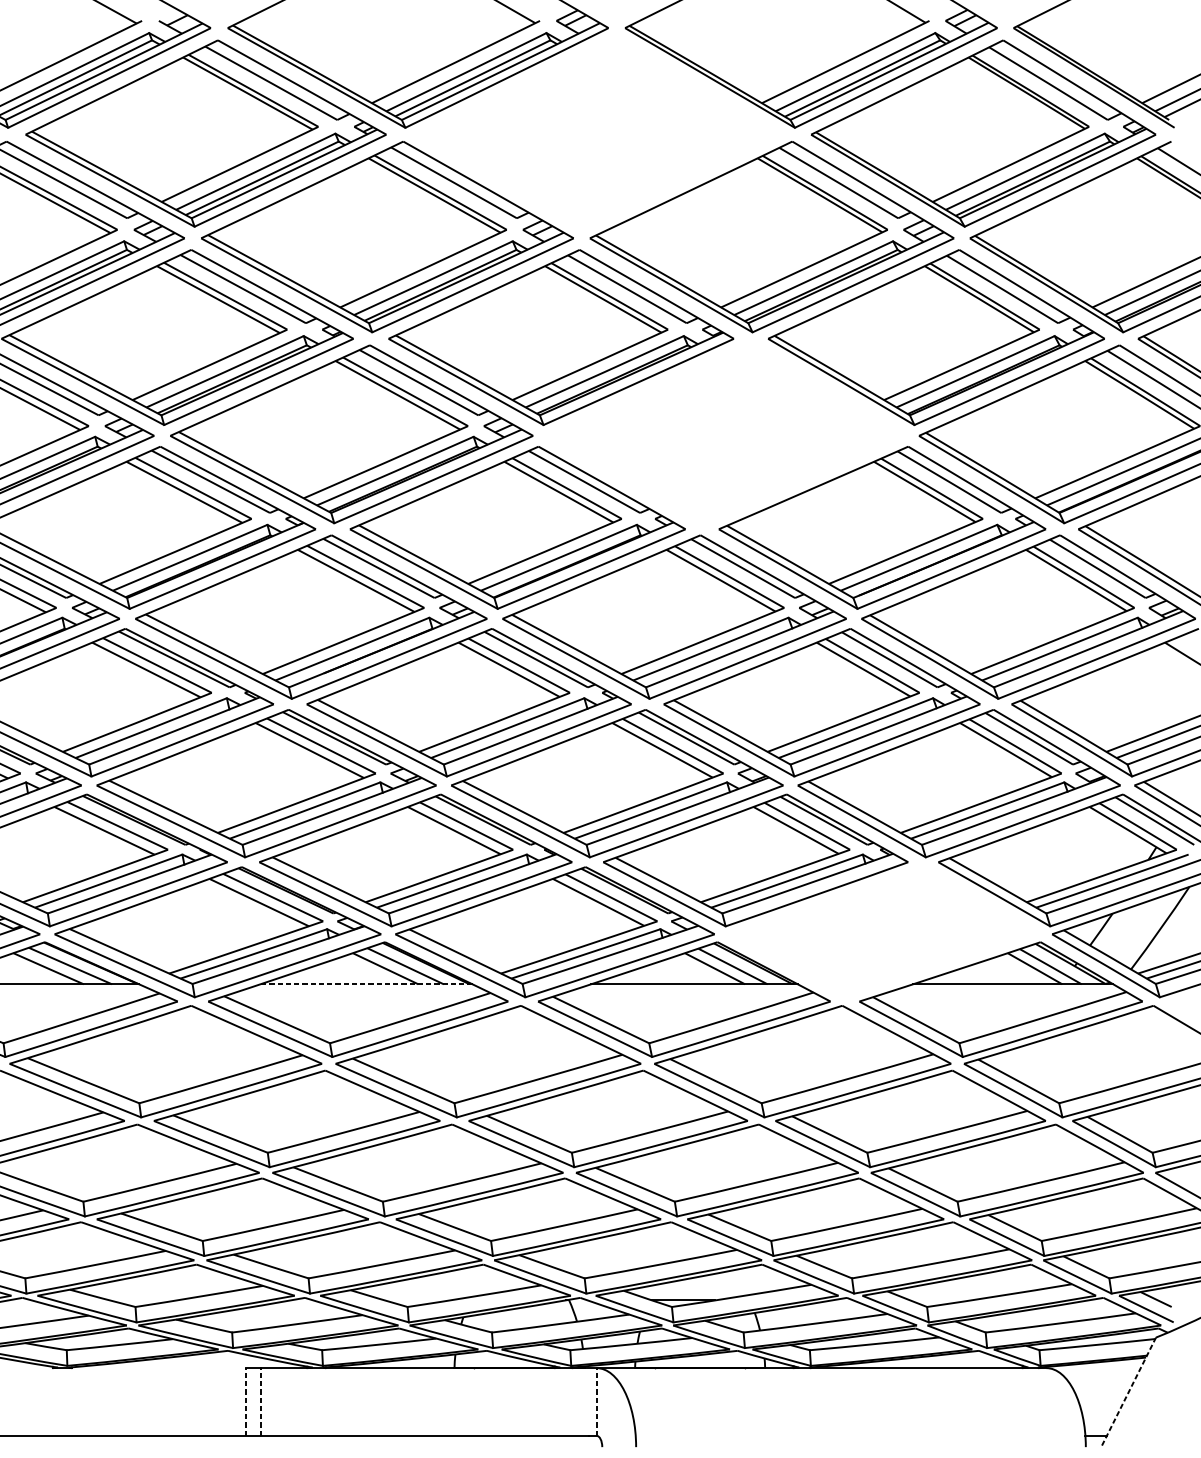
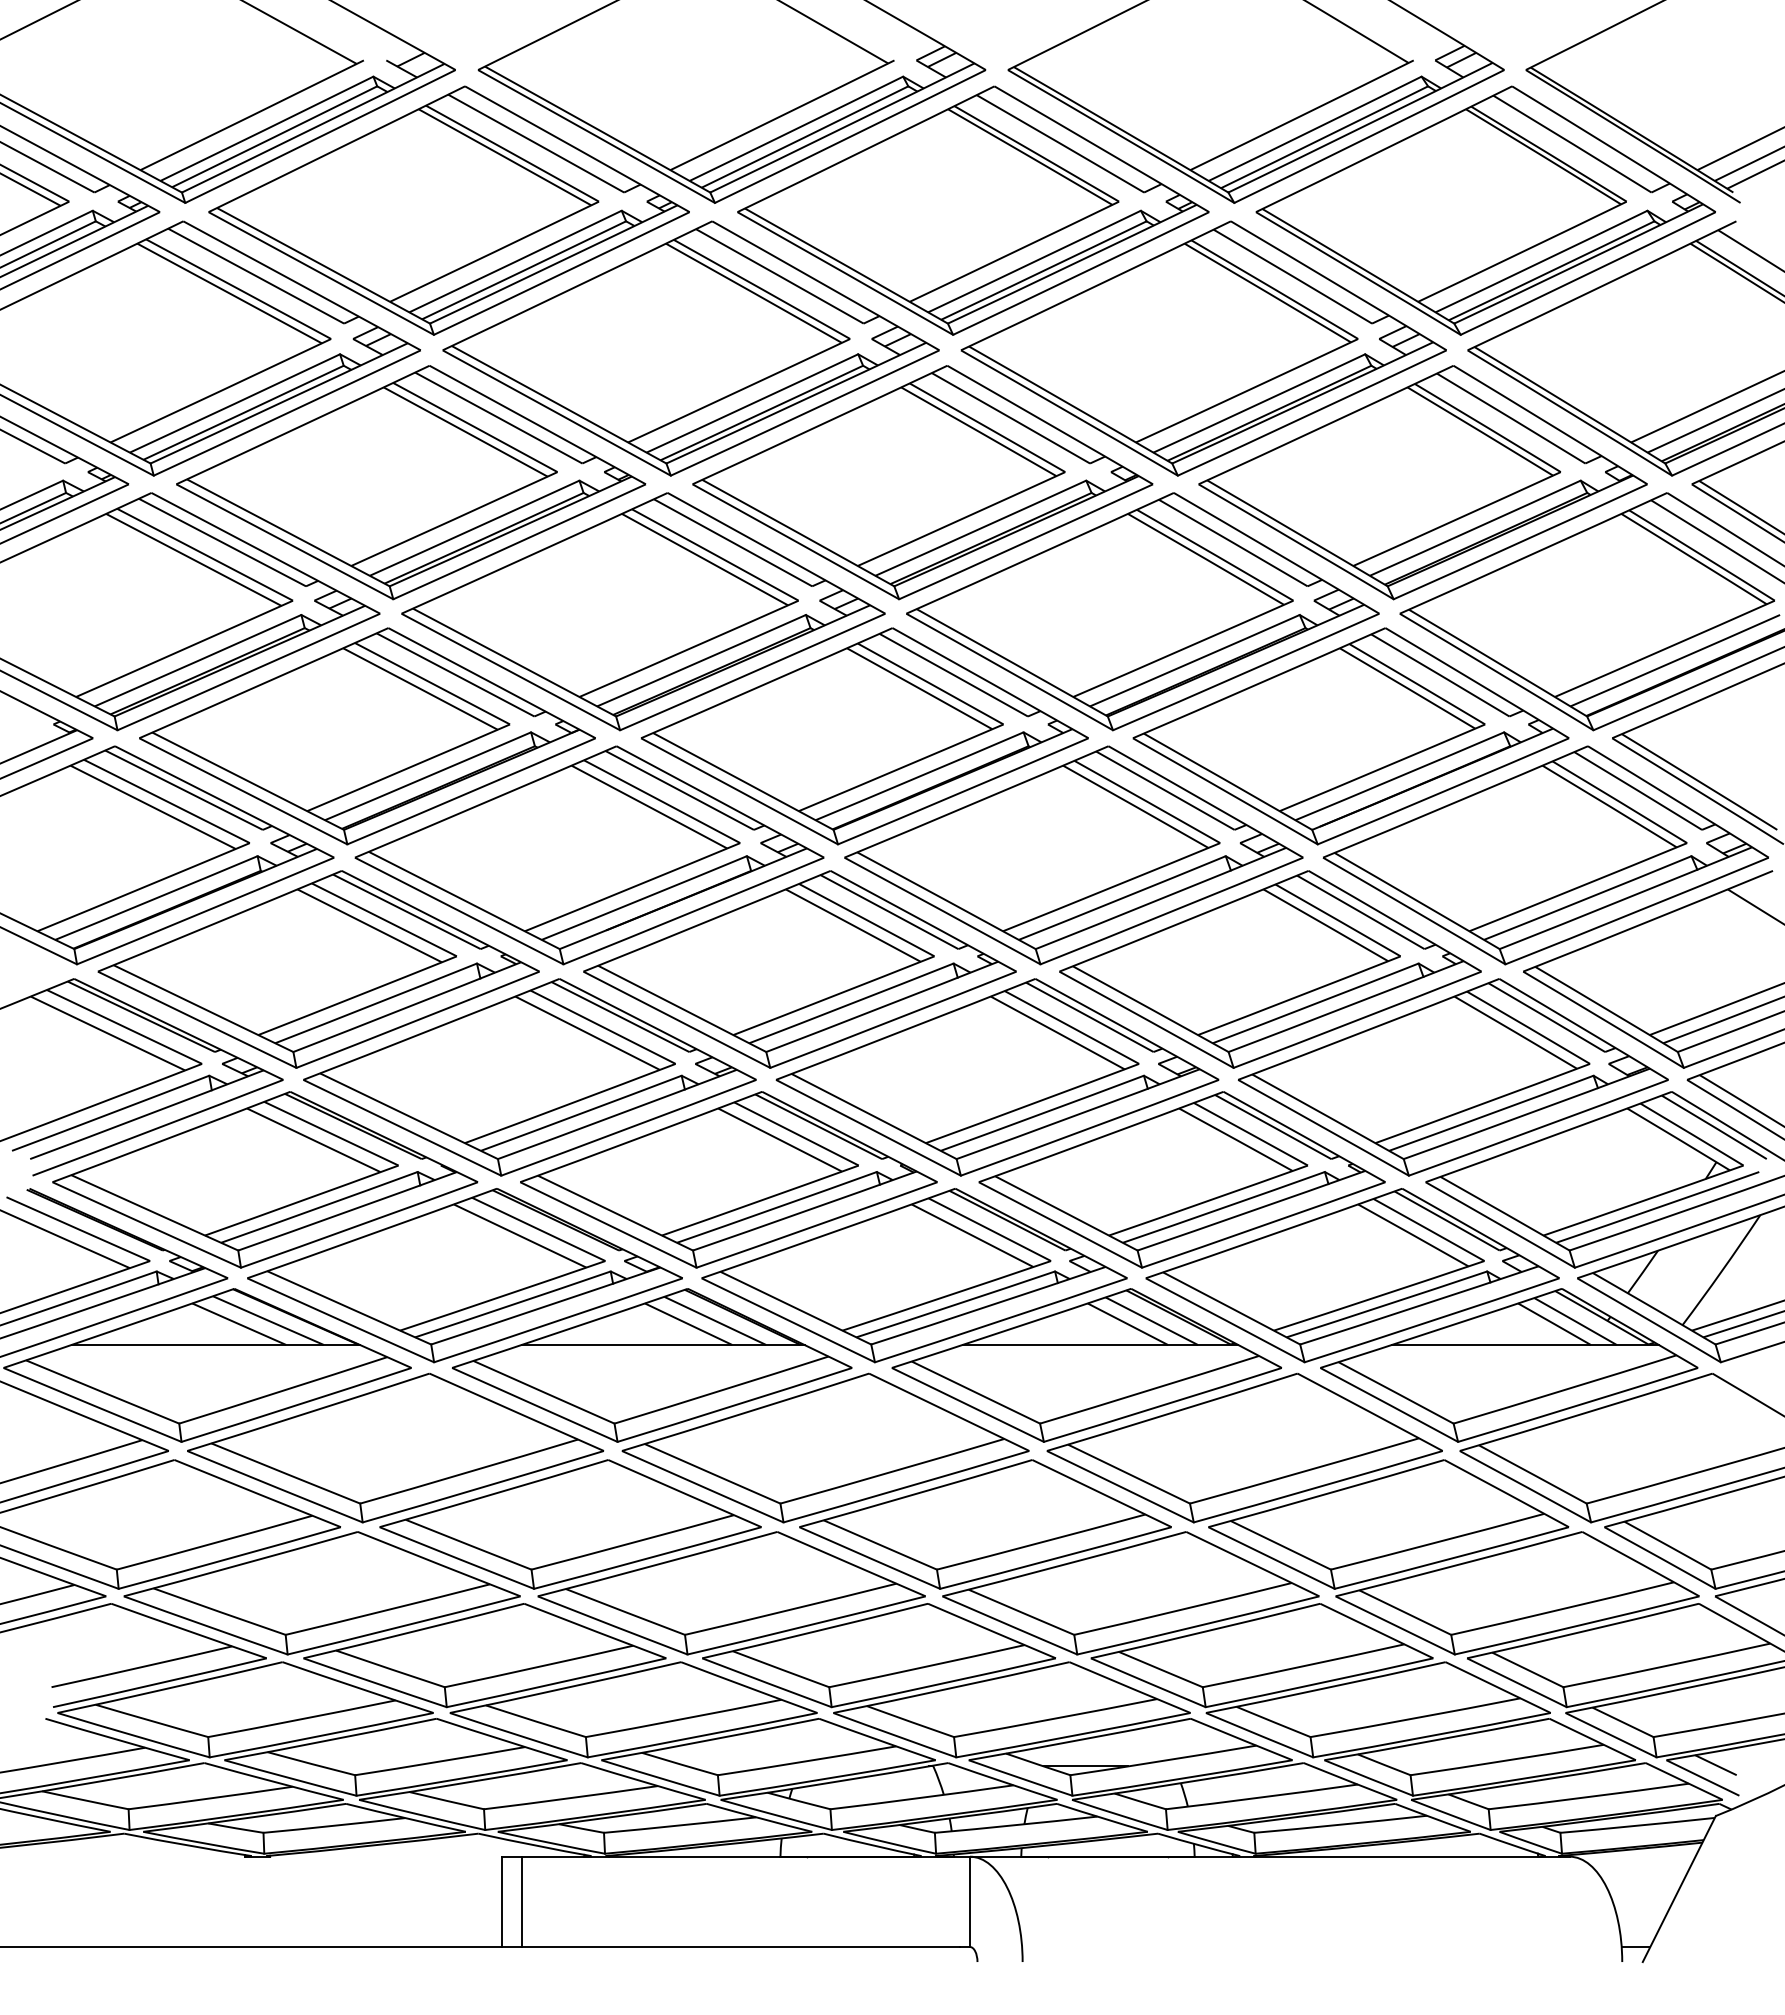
part: (599, 133) -> (973, 210), added
part: (726, 434) -> (1142, 611), added
part: (883, 932) -> (1352, 1275), added
line: (366, 983) -> (662, 1344), dashed -> solid
line: (1128, 1392) -> (1679, 1889), dashed -> solid
line: (246, 1401) -> (502, 1901), dashed -> solid
line: (261, 1401) -> (522, 1901), dashed -> solid
line: (596, 1401) -> (969, 1901), dashed -> solid

